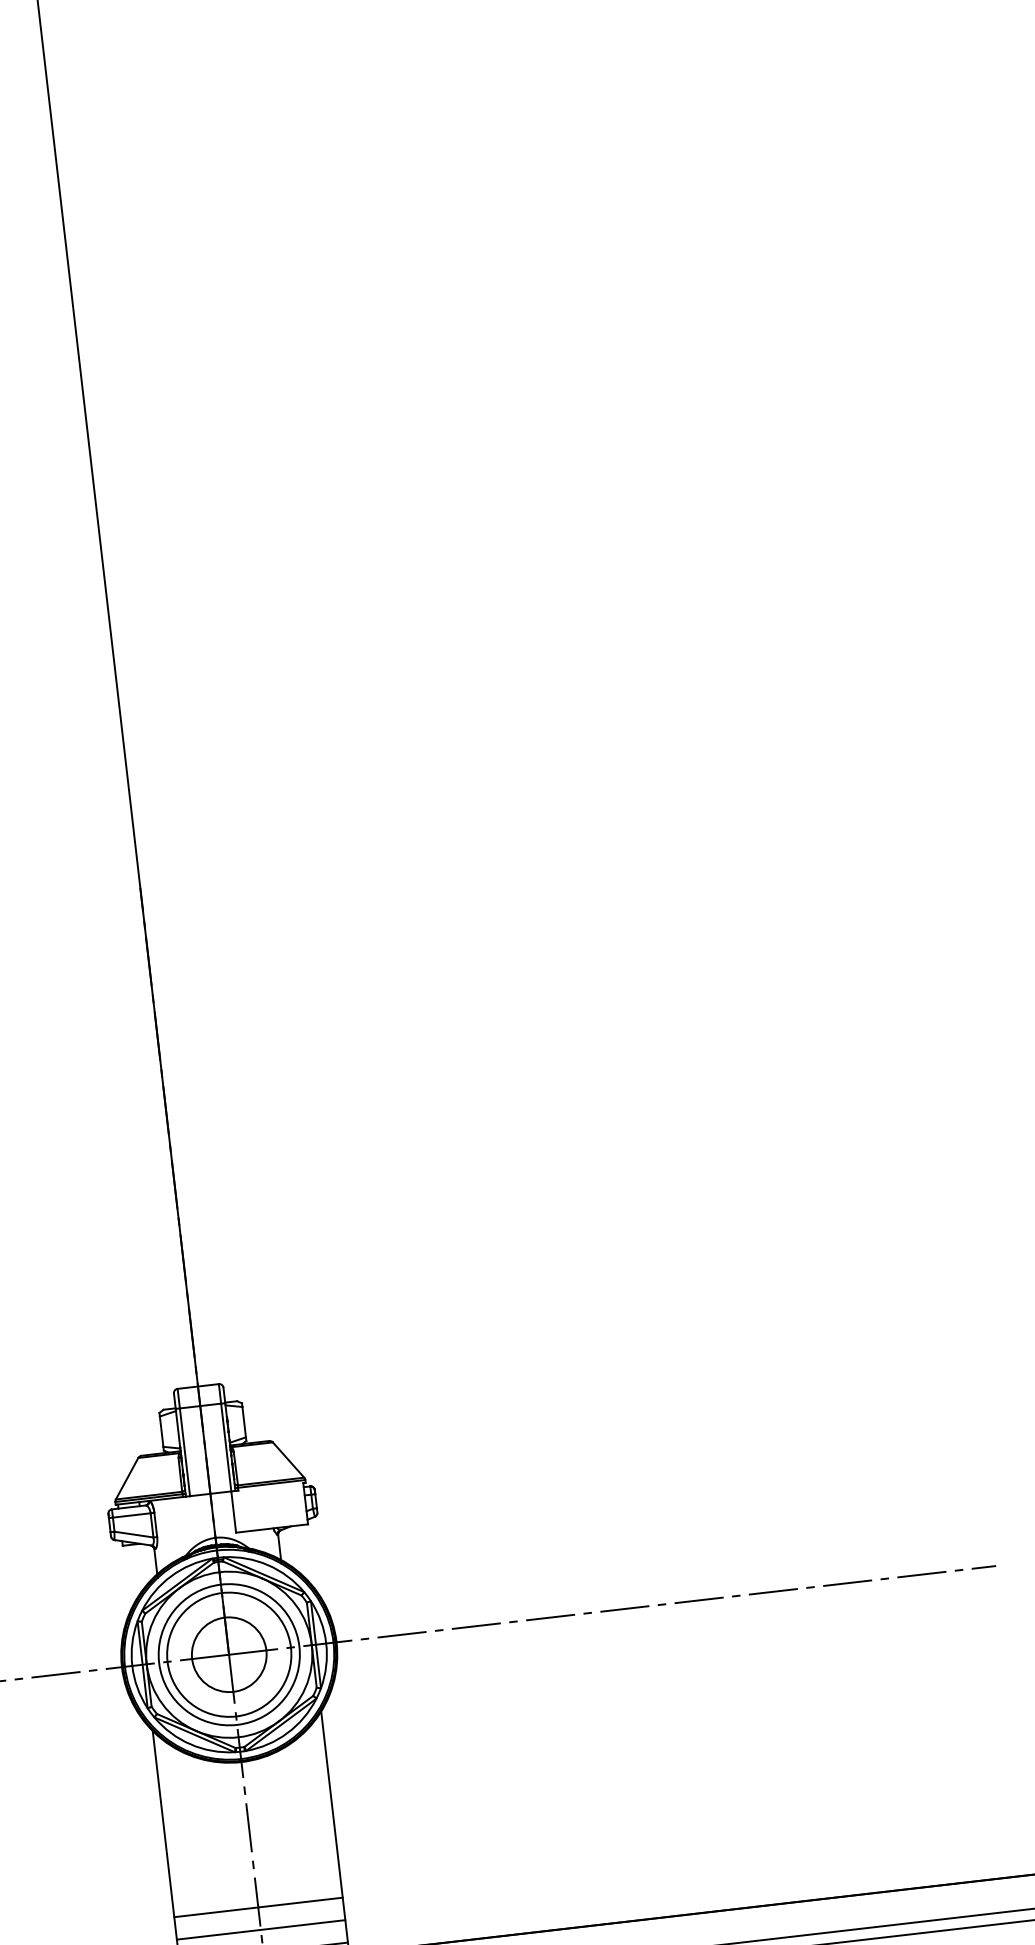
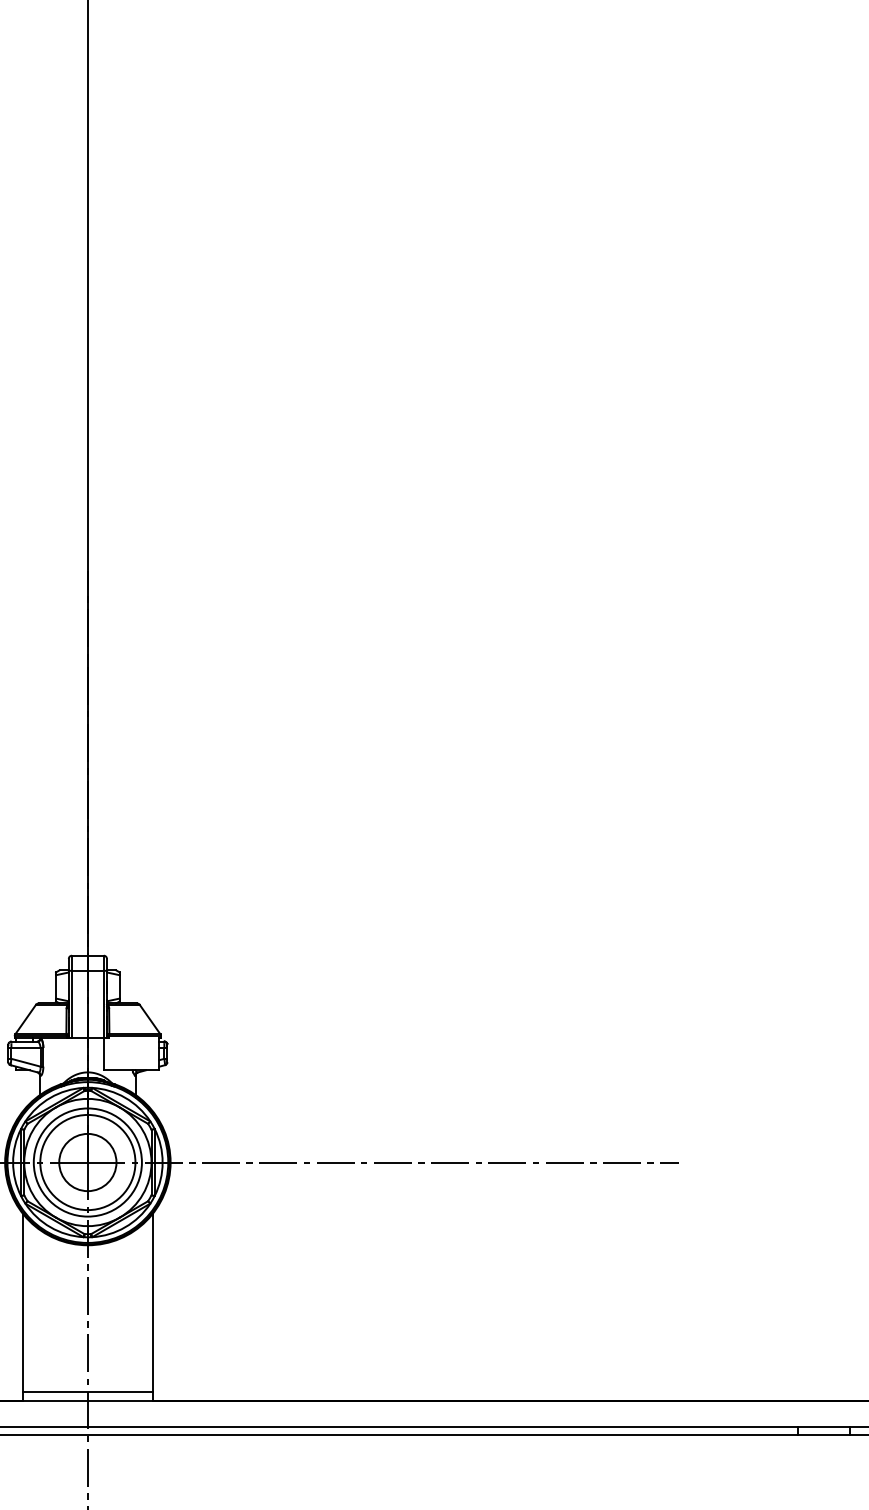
line: (258, 1907) -> (87, 1357), removed
line: (260, 1929) -> (87, 1374), removed

